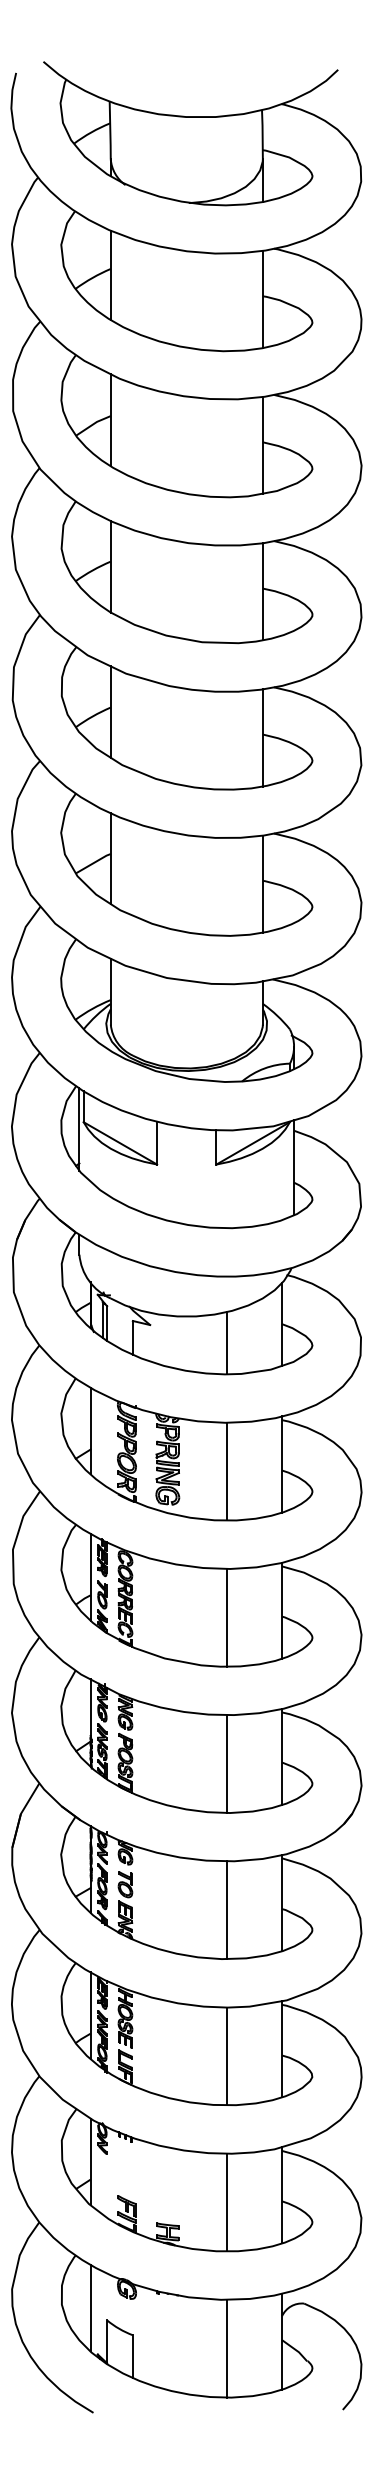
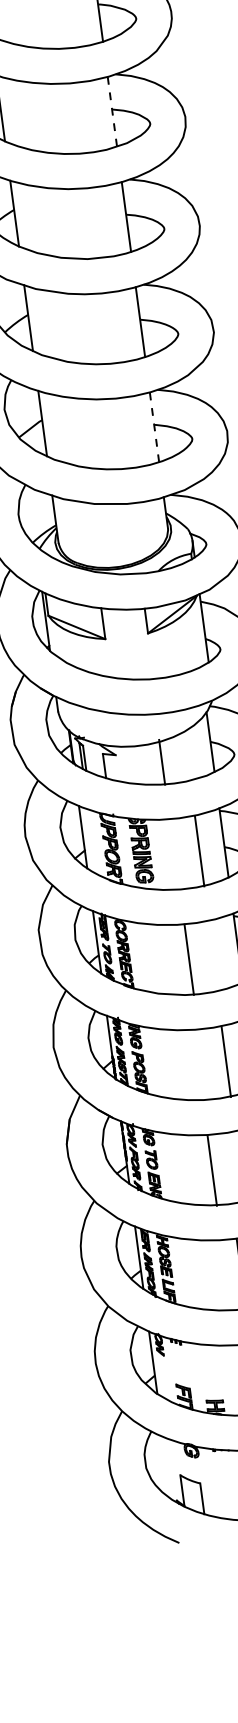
line: (262, 444) -> (112, 111), solid -> dashed
line: (262, 883) -> (154, 426), solid -> dashed
line: (227, 1343) -> (162, 762), moved
line: (227, 1471) -> (199, 851), moved
line: (227, 1617) -> (189, 959), moved
line: (227, 1763) -> (226, 1061), moved
line: (227, 1909) -> (212, 1170), moved
line: (90, 2307) -> (167, 1467), removed

